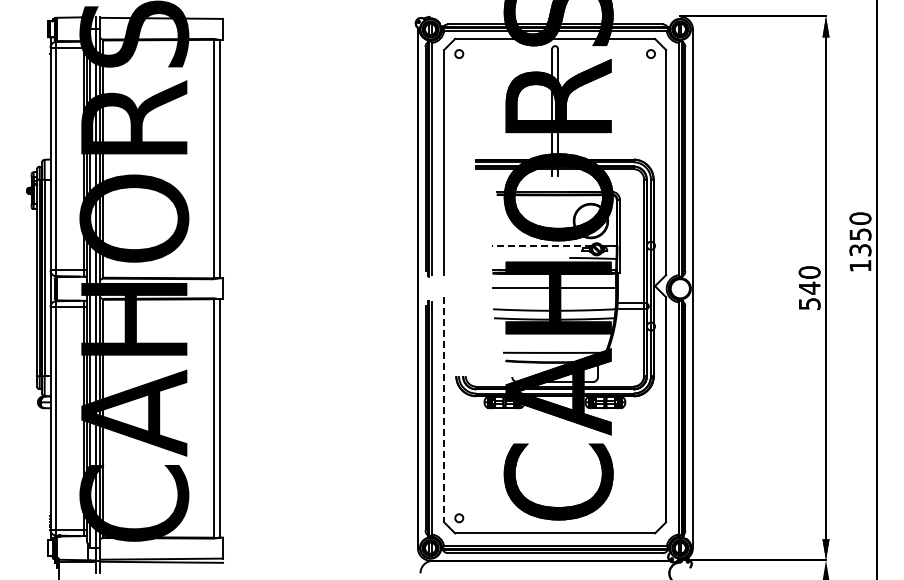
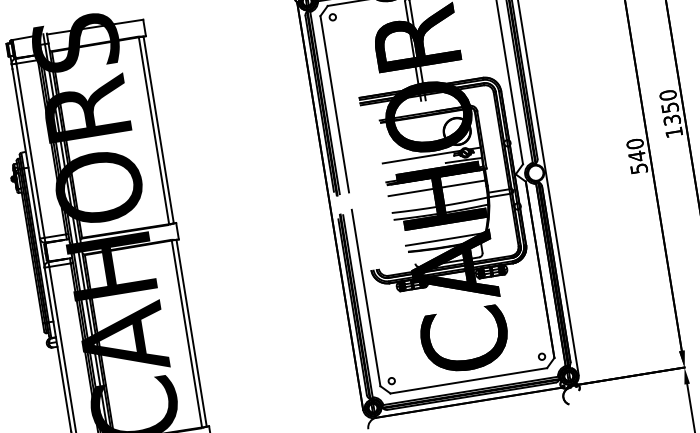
line: (541, 245) -> (421, 156), dashed -> solid
line: (444, 409) -> (366, 297), dashed -> solid
circle: (650, 518) -> (541, 357), added

